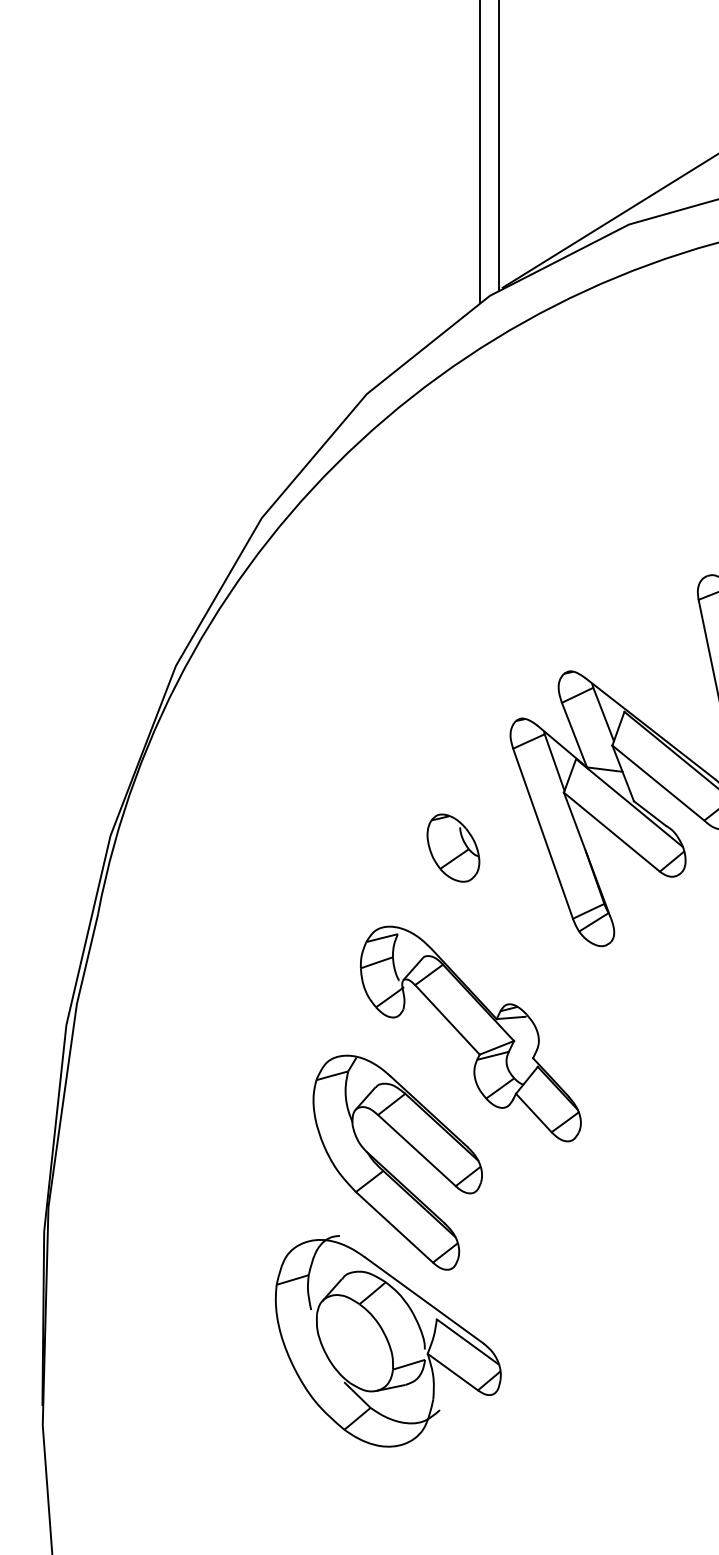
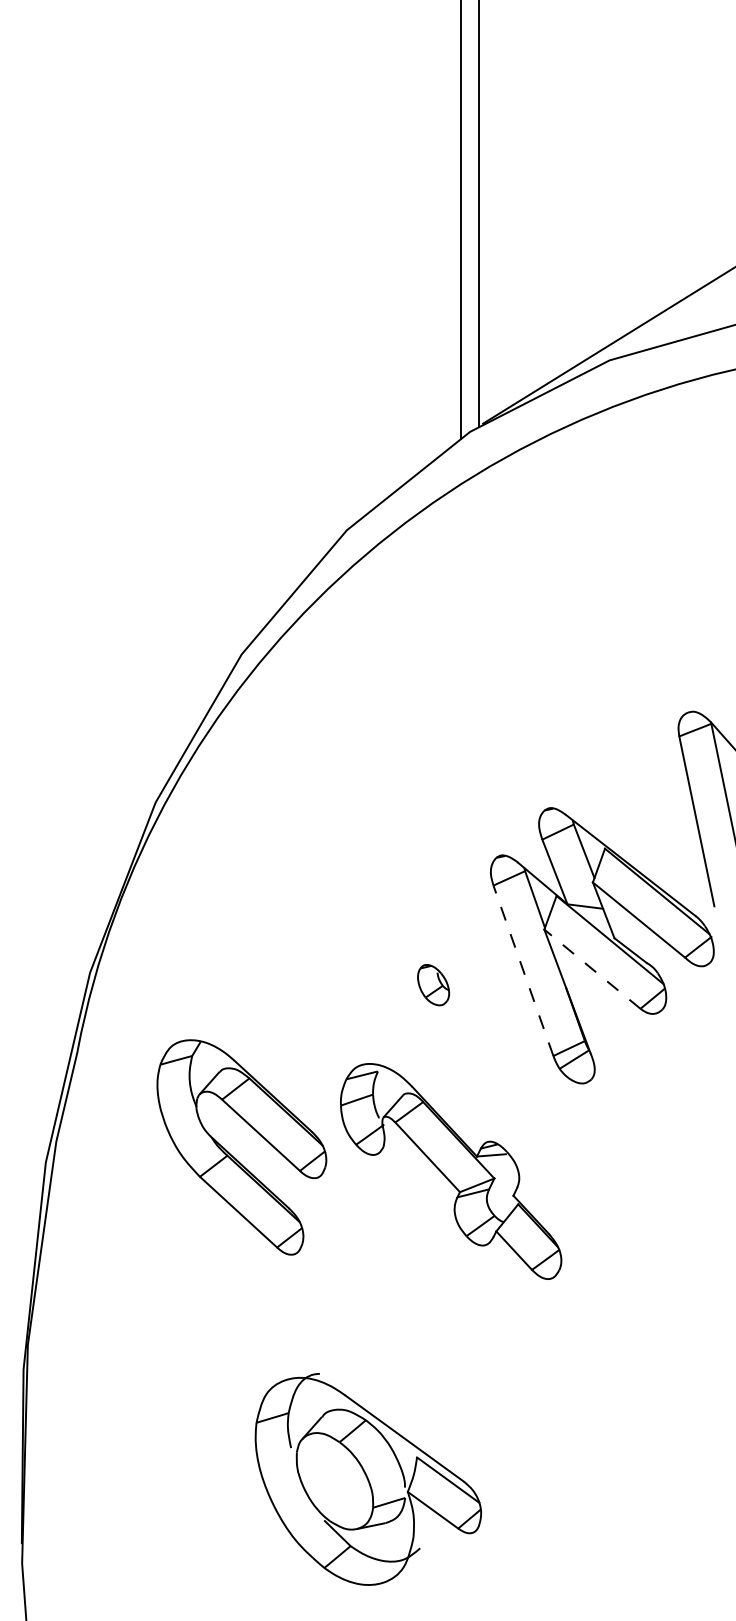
line: (611, 831) -> (592, 968), solid -> dashed
line: (543, 833) -> (523, 970), solid -> dashed
part: (453, 847) -> (433, 984), size x0.6
part: (388, 1170) -> (232, 1155), moved

